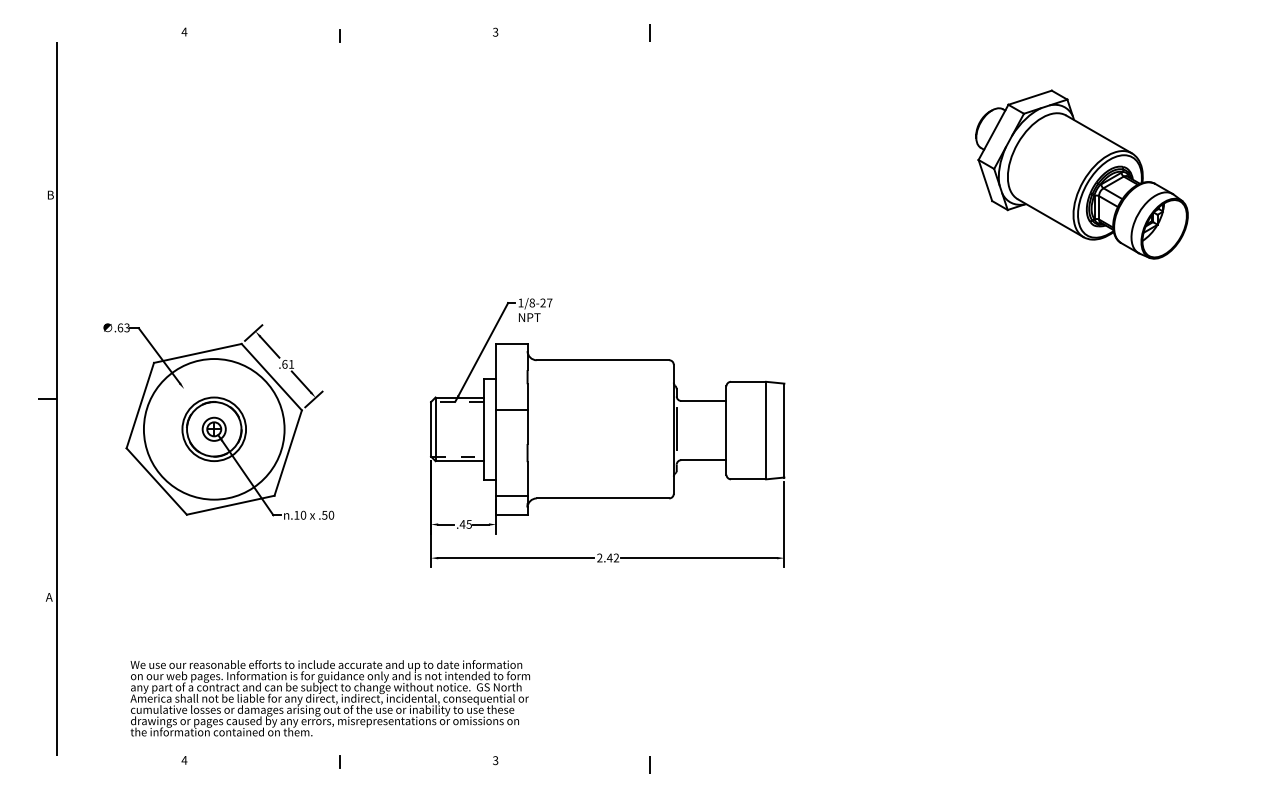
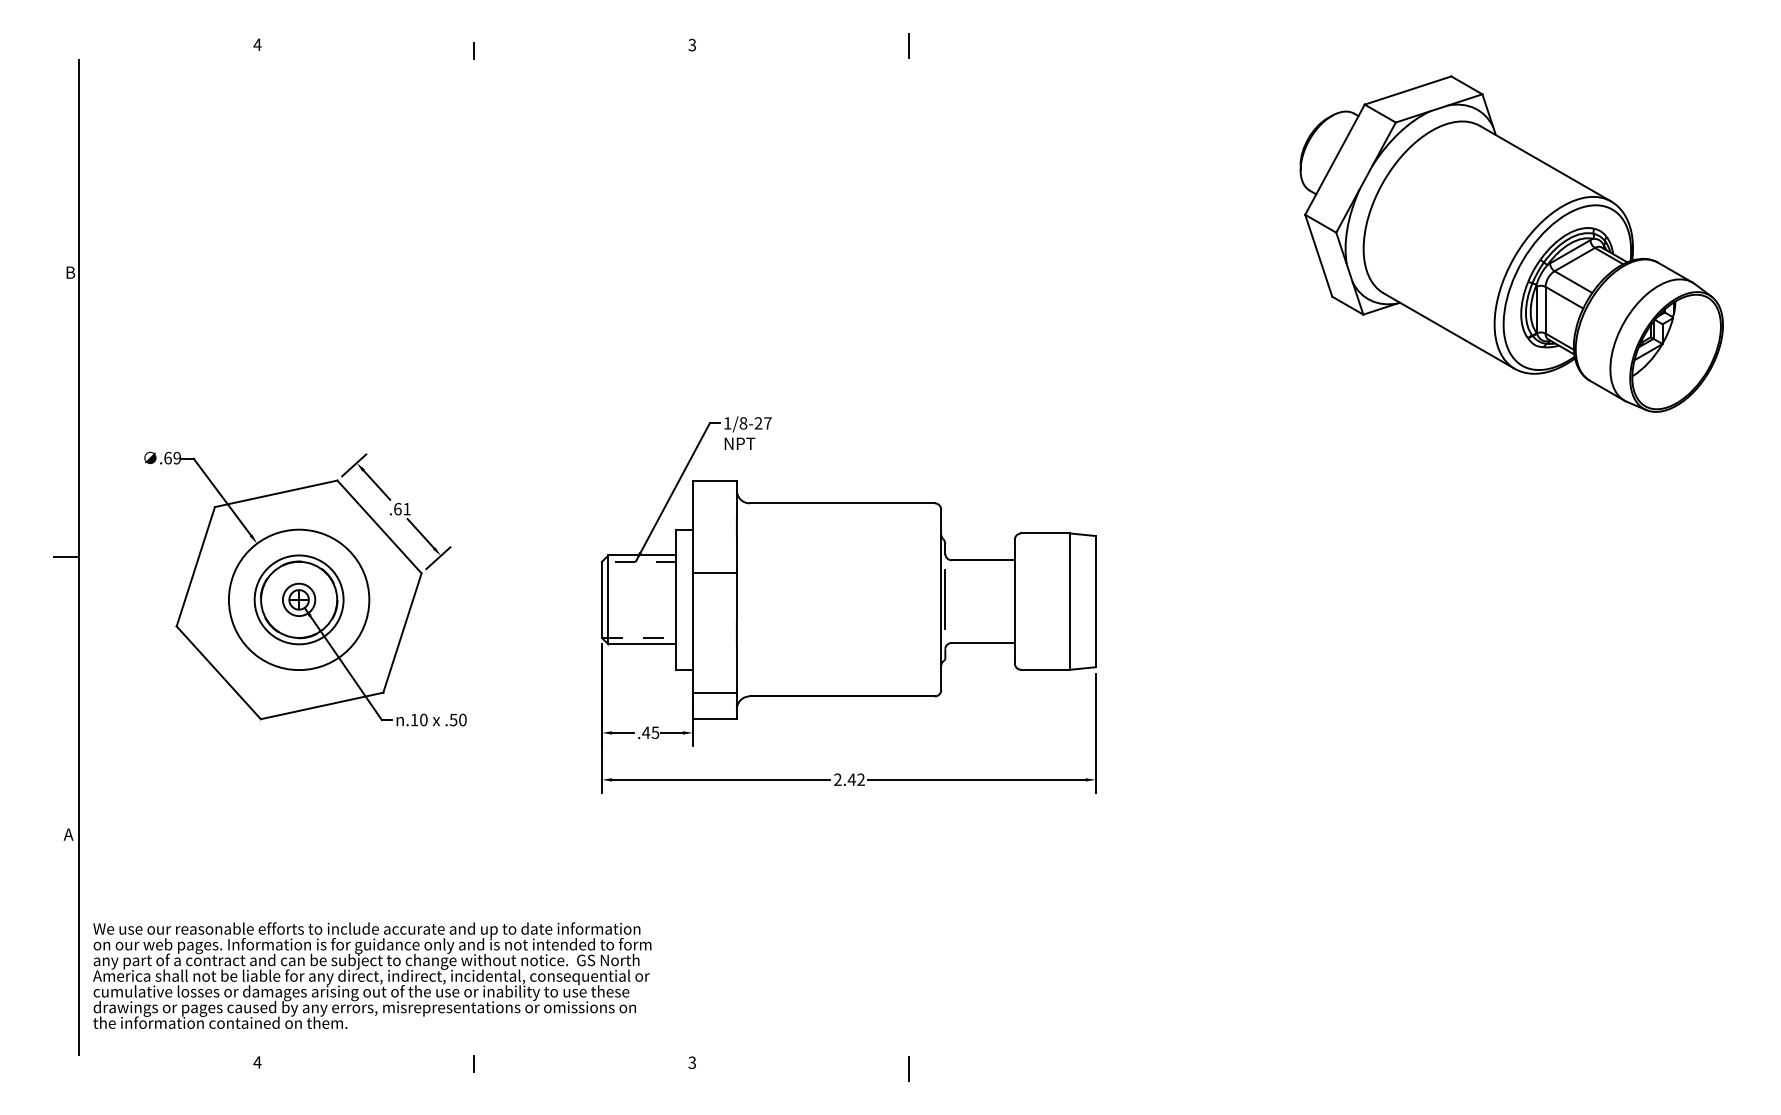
part: (1081, 174) -> (1511, 243), size x1.43
text: (126, 328) -> (176, 458), .63 -> .69
circle: (213, 429) -> (298, 599), size x0.71
text: (330, 698) -> (372, 975), moved

